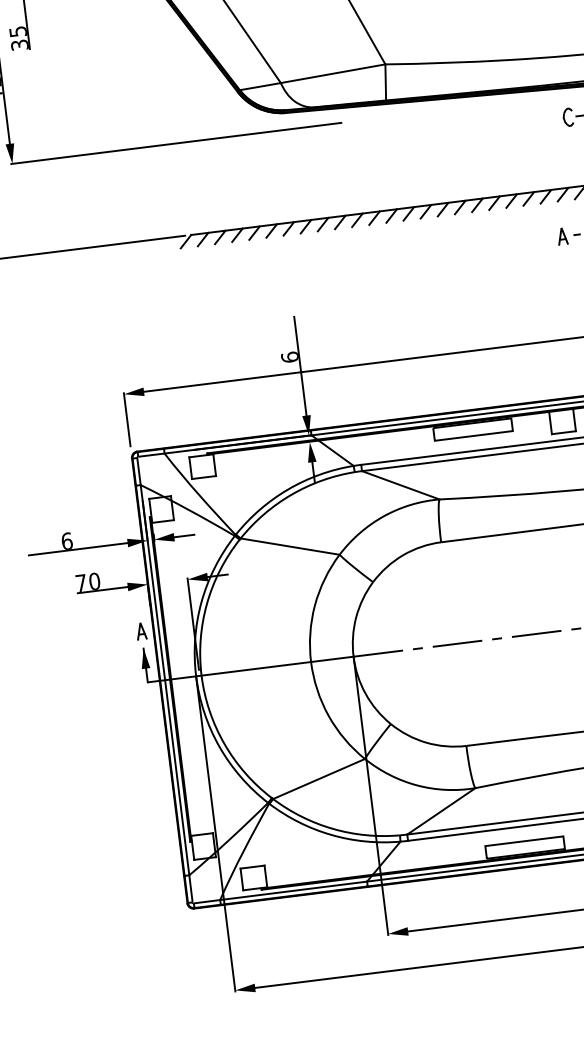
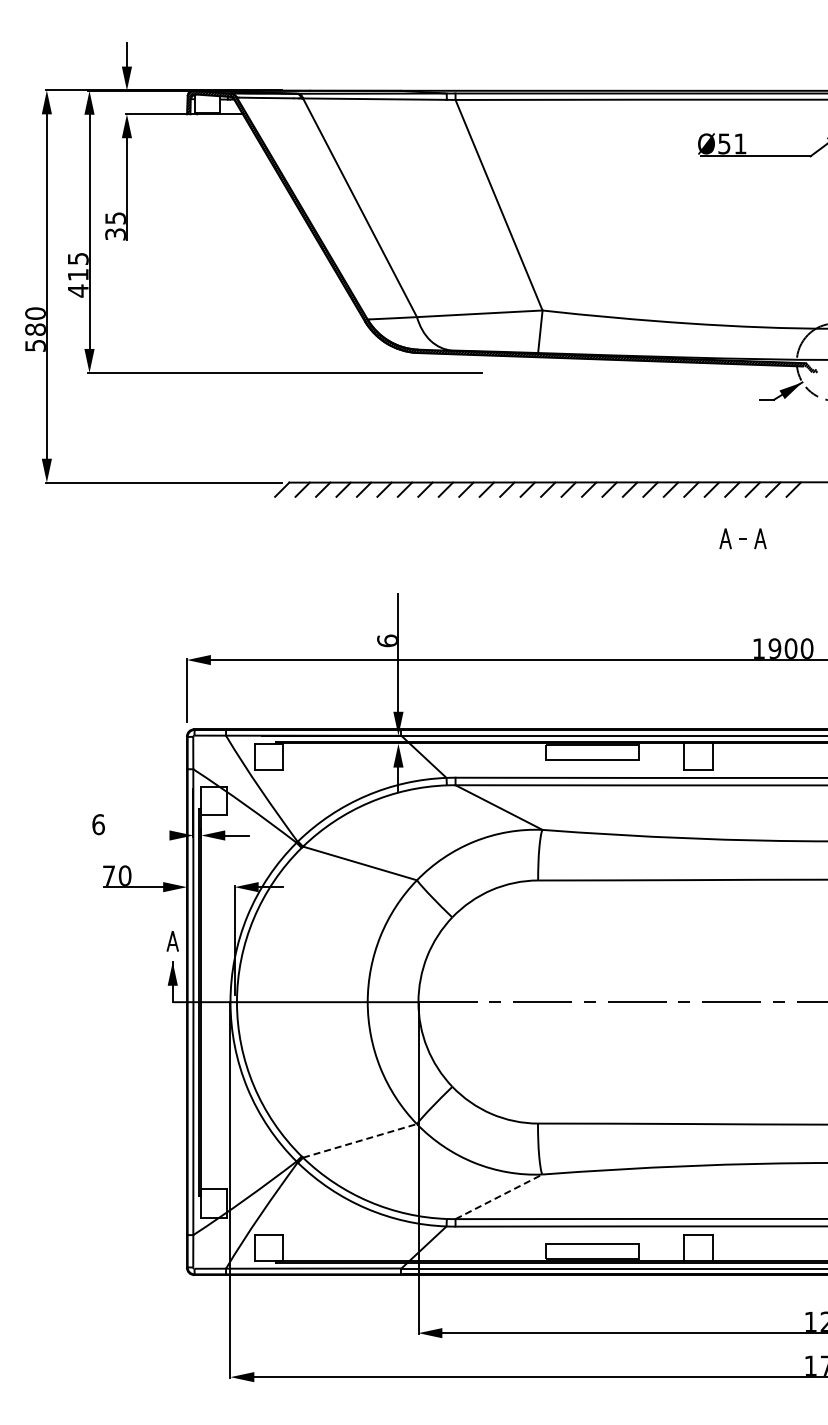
part: (568, 117) -> (749, 399), removed
line: (78, 549) -> (110, 835), removed
line: (319, 778) -> (360, 1140), solid -> dashed
line: (441, 811) -> (499, 1196), solid -> dashed

